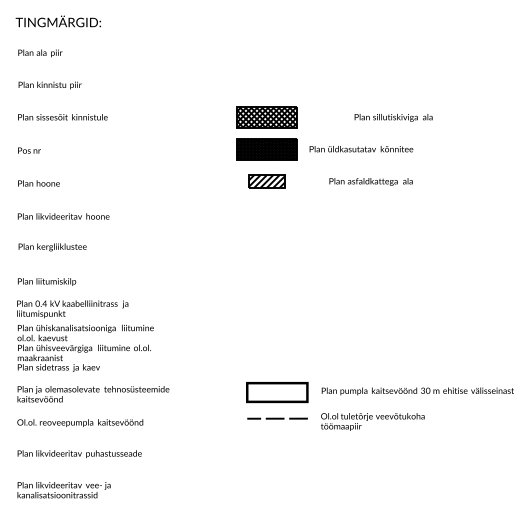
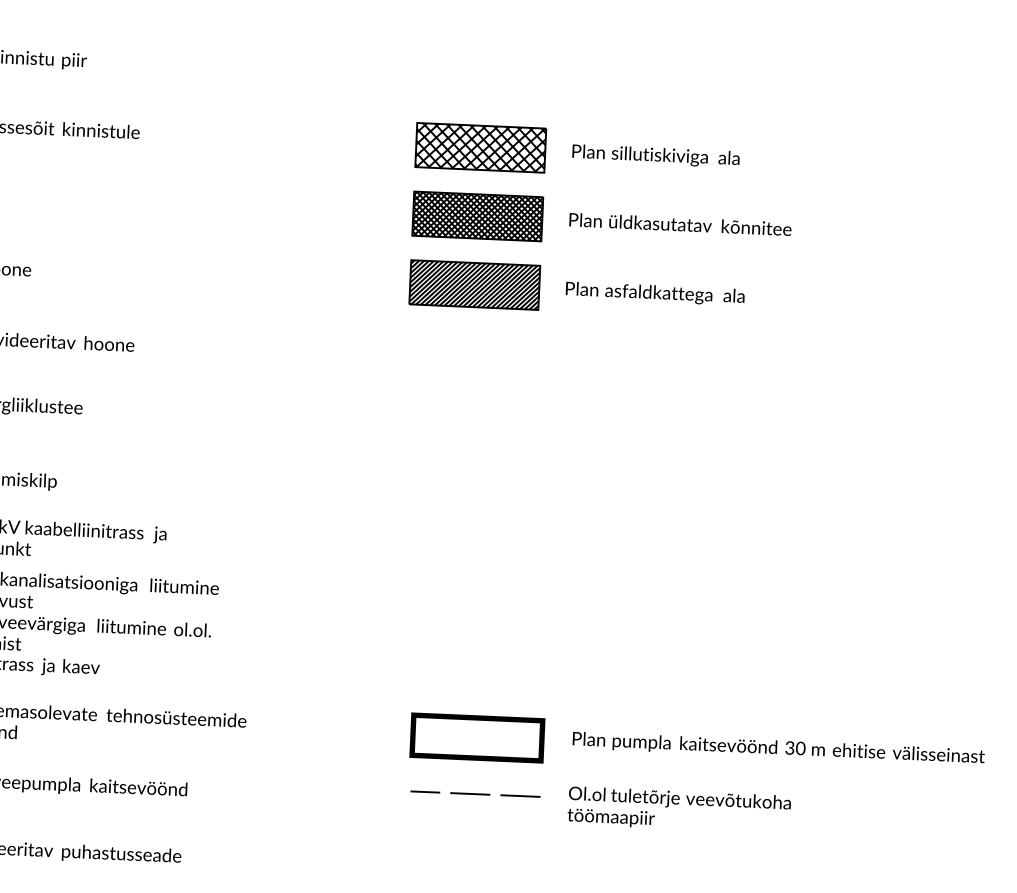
text: (393, 117) -> (655, 155), moved
part: (266, 181) -> (473, 284), size x1.67
text: (370, 181) -> (653, 292), moved

